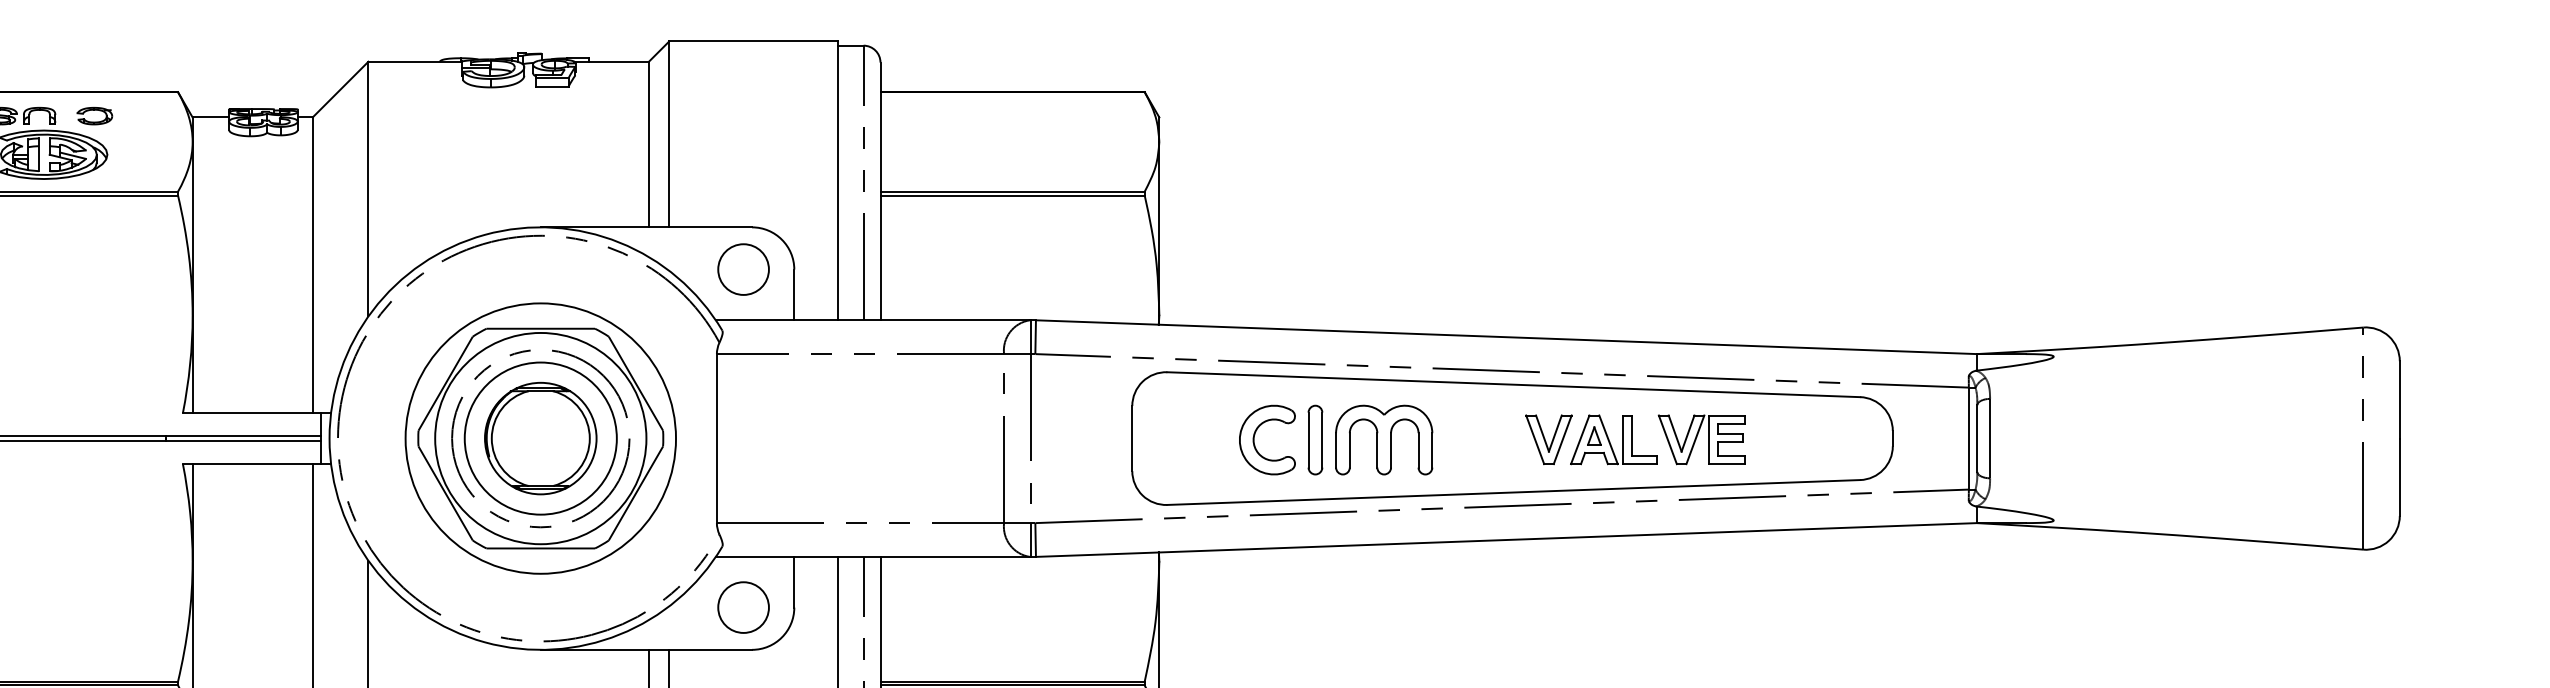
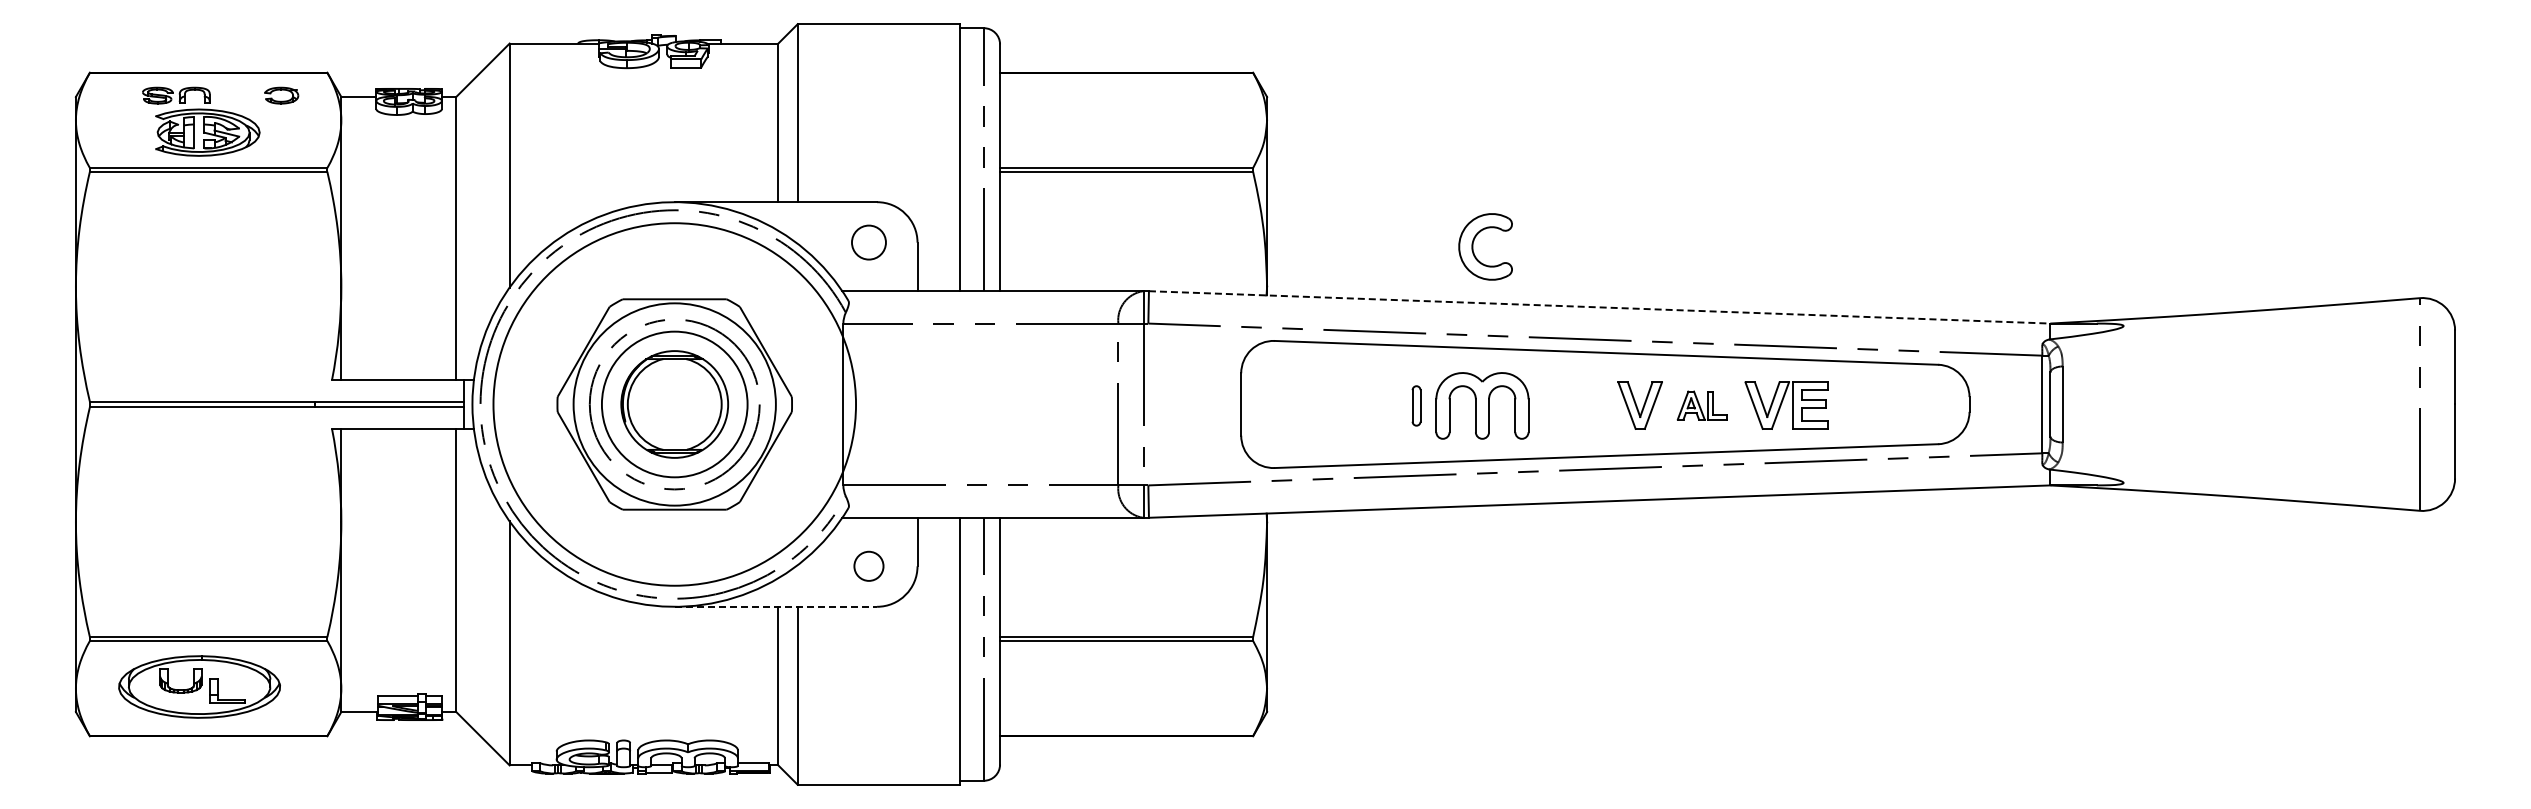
part: (94, 115) -> (281, 95), moved
circle: (743, 269) -> (868, 242), size x0.7
line: (1507, 337) -> (1600, 307), solid -> dashed
circle: (540, 438) -> (674, 404), size x1.4
part: (1254, 439) -> (1473, 246), moved
part: (1315, 439) -> (1416, 405), size x0.6
part: (1613, 439) -> (1702, 405), size x0.6
circle: (743, 607) -> (868, 566), size x0.6
line: (647, 649) -> (776, 606), solid -> dashed

